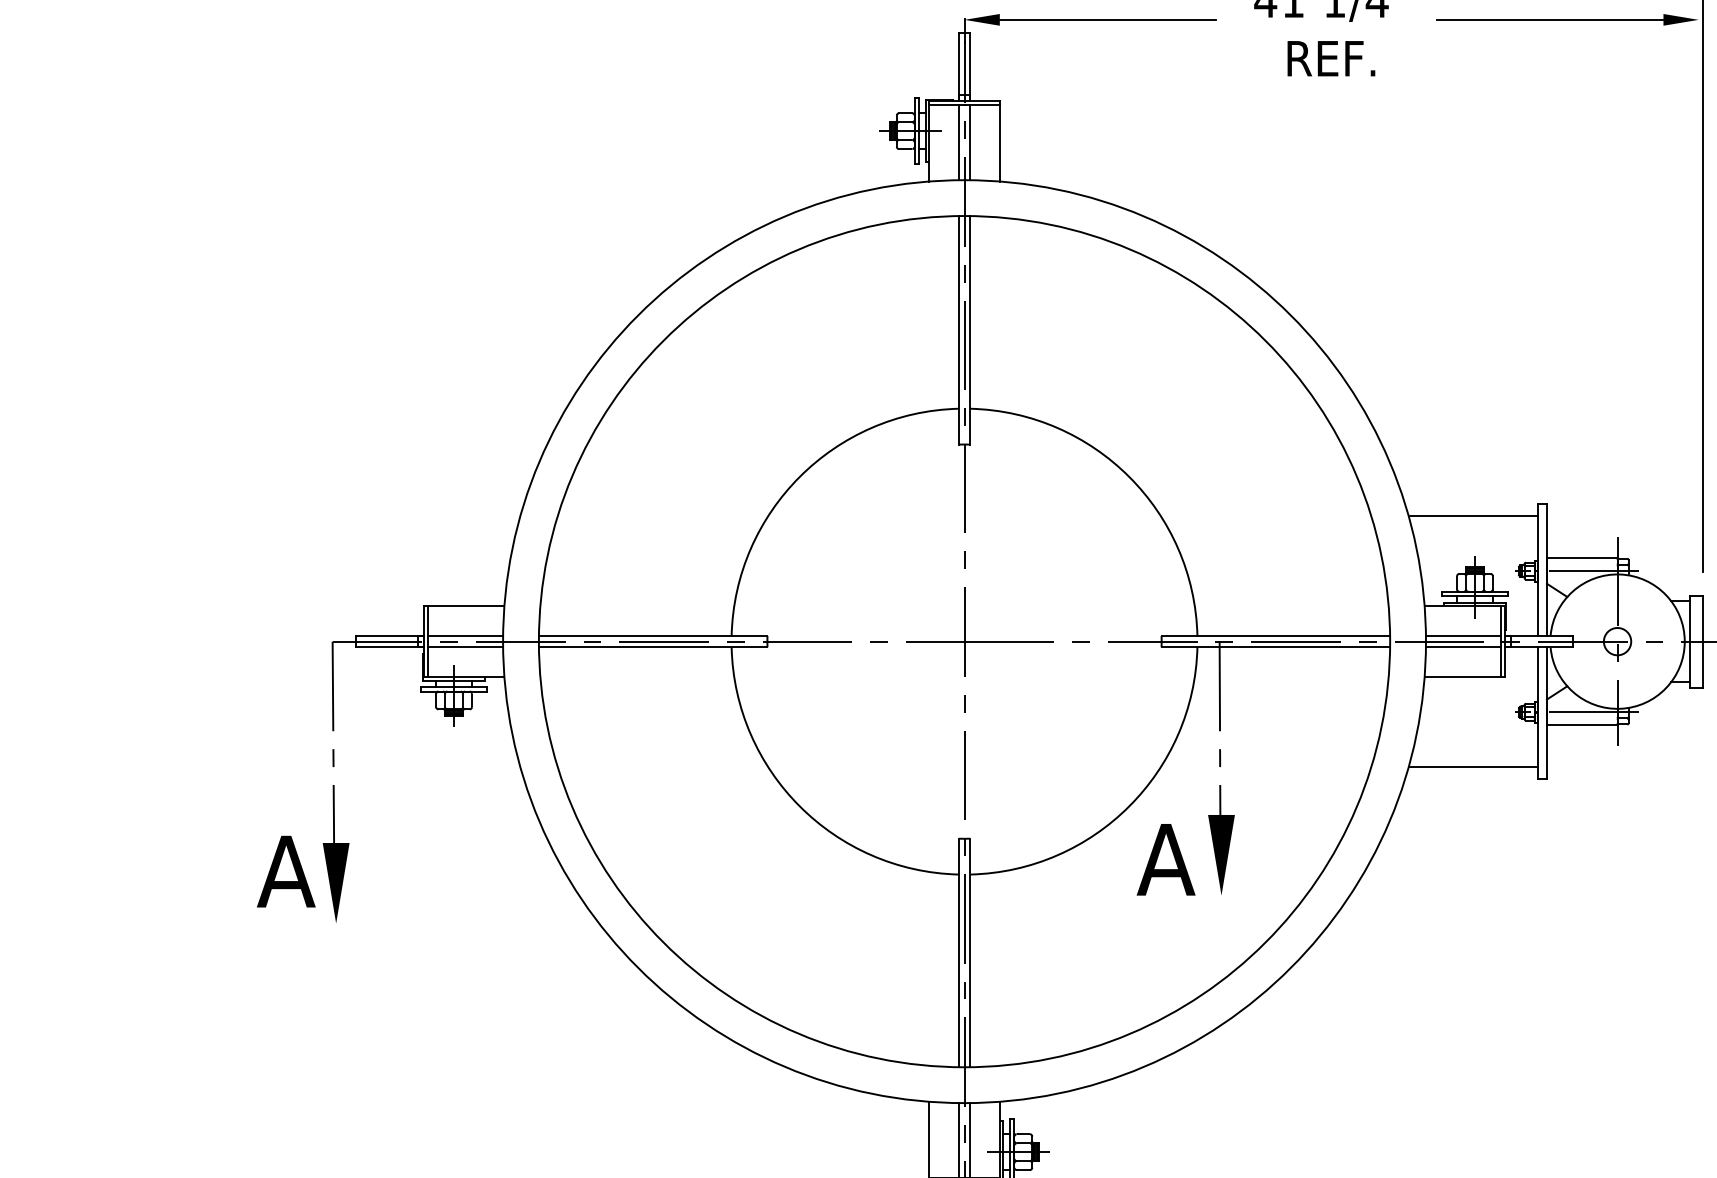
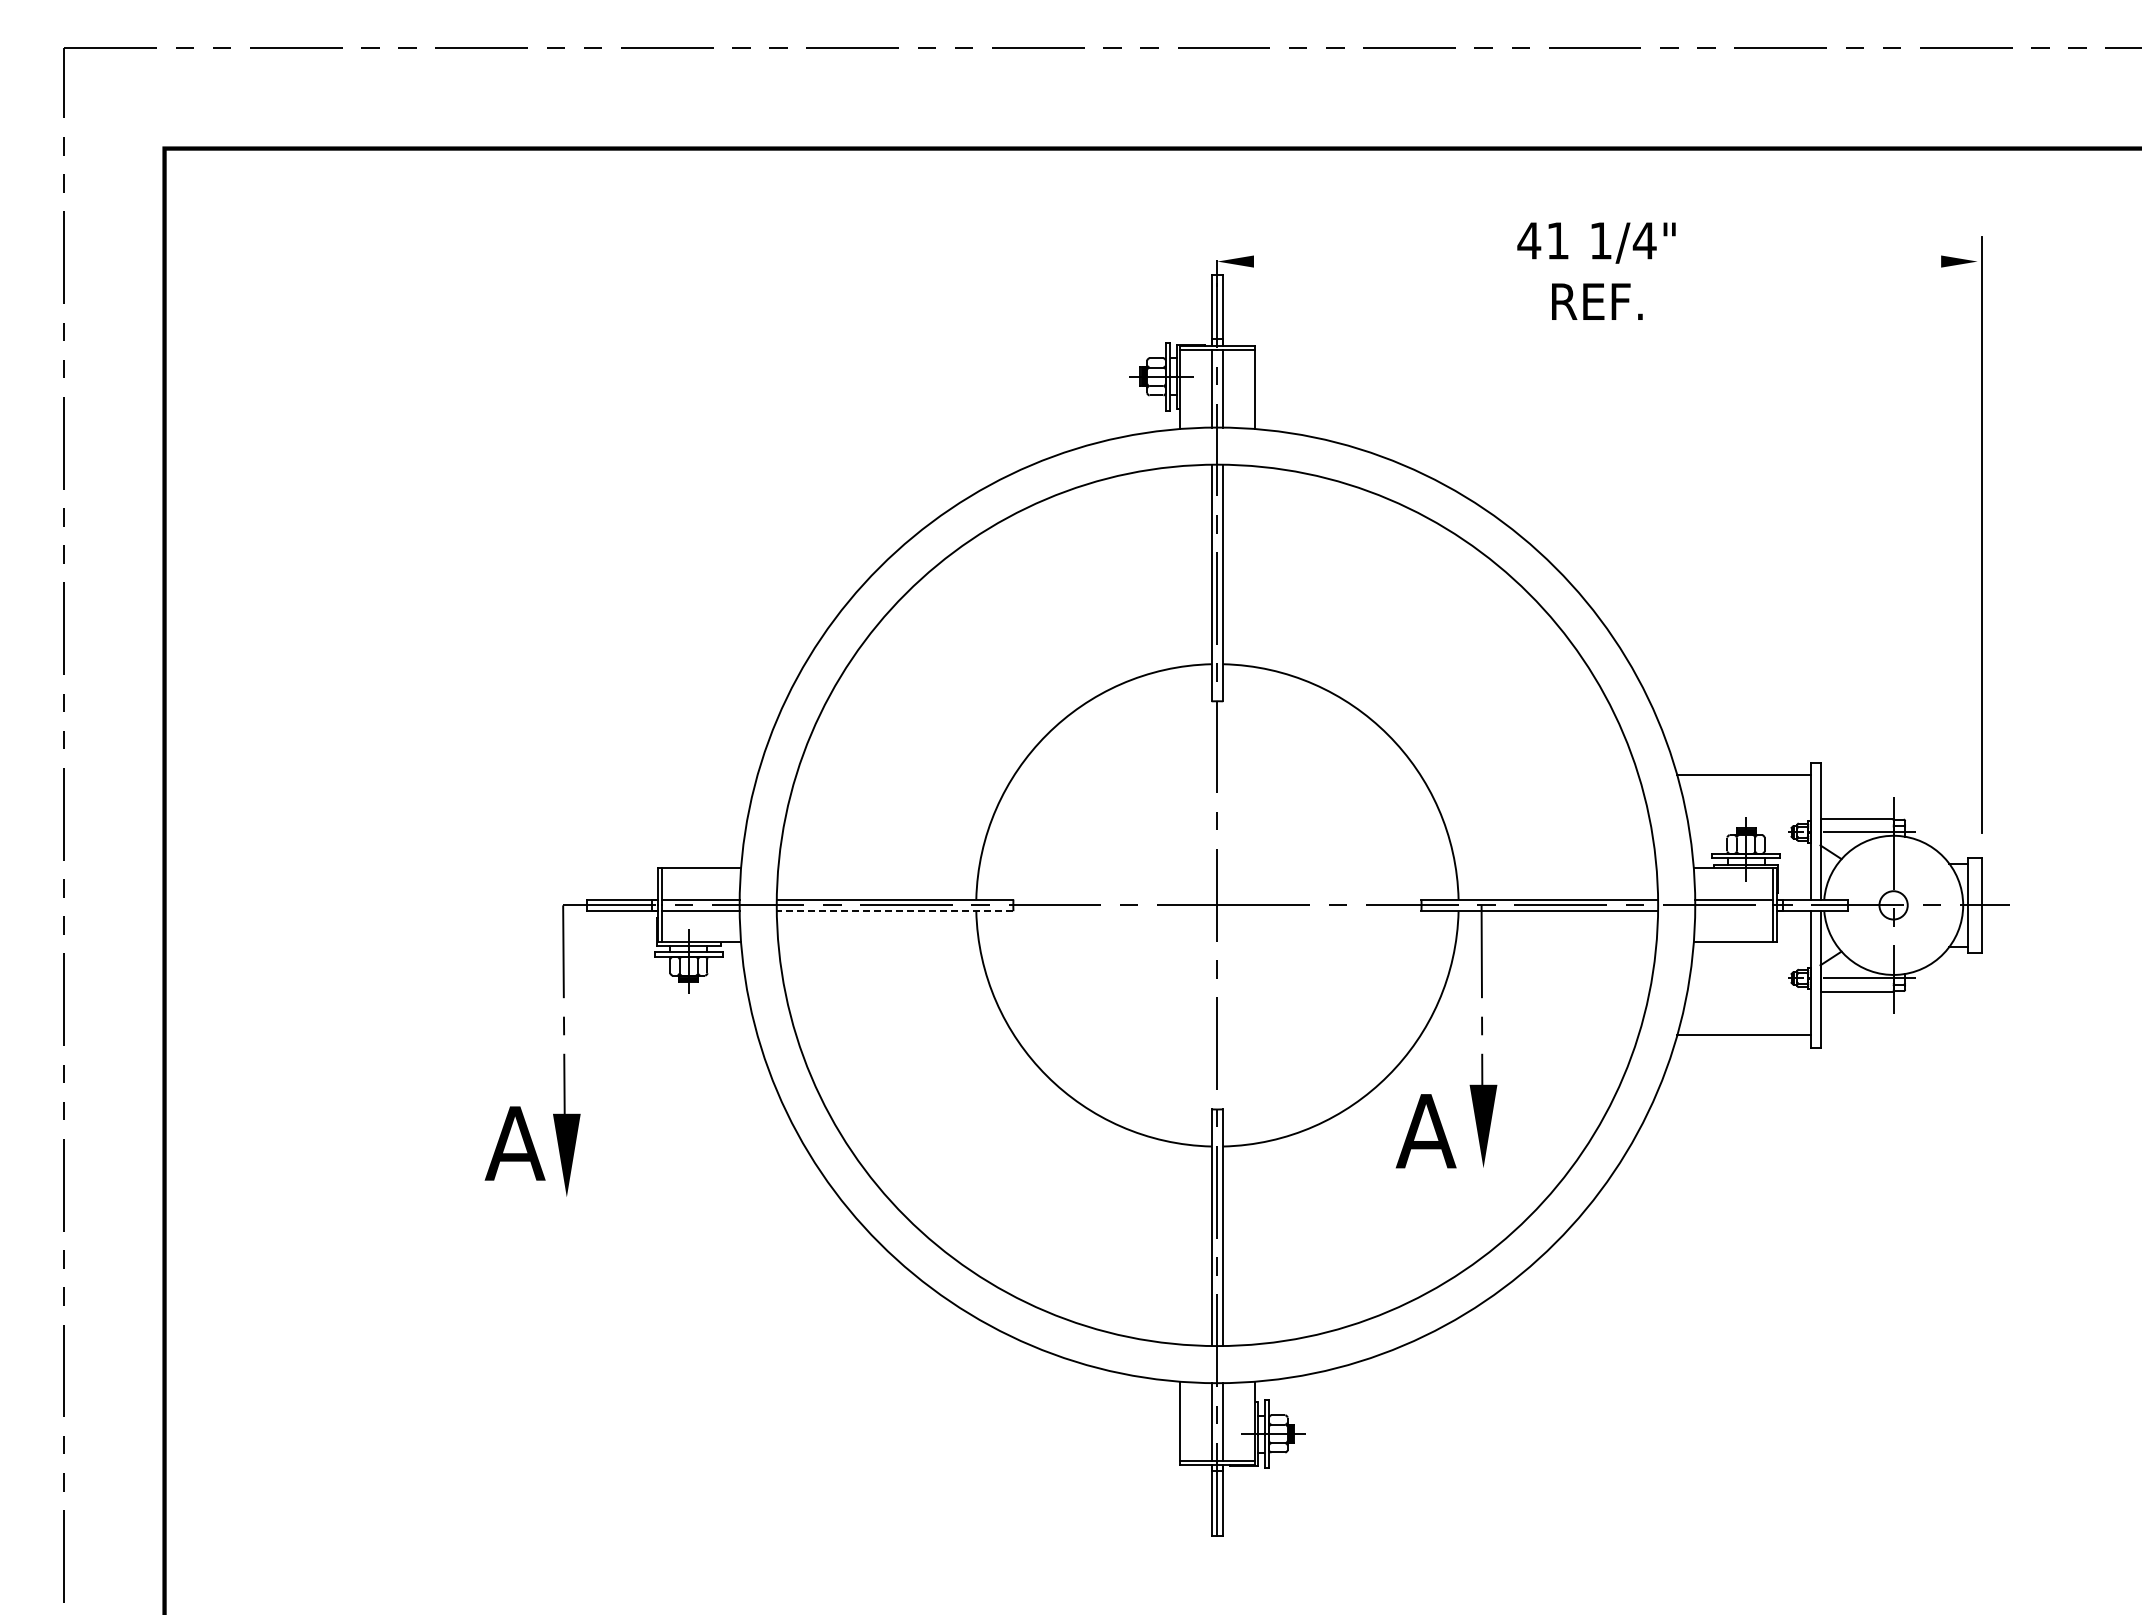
line: (1107, 19) -> (1365, 261), removed
line: (1549, 19) -> (1823, 261), removed
line: (652, 647) -> (894, 911), solid -> dashed
line: (1462, 647) -> (1733, 911), removed

